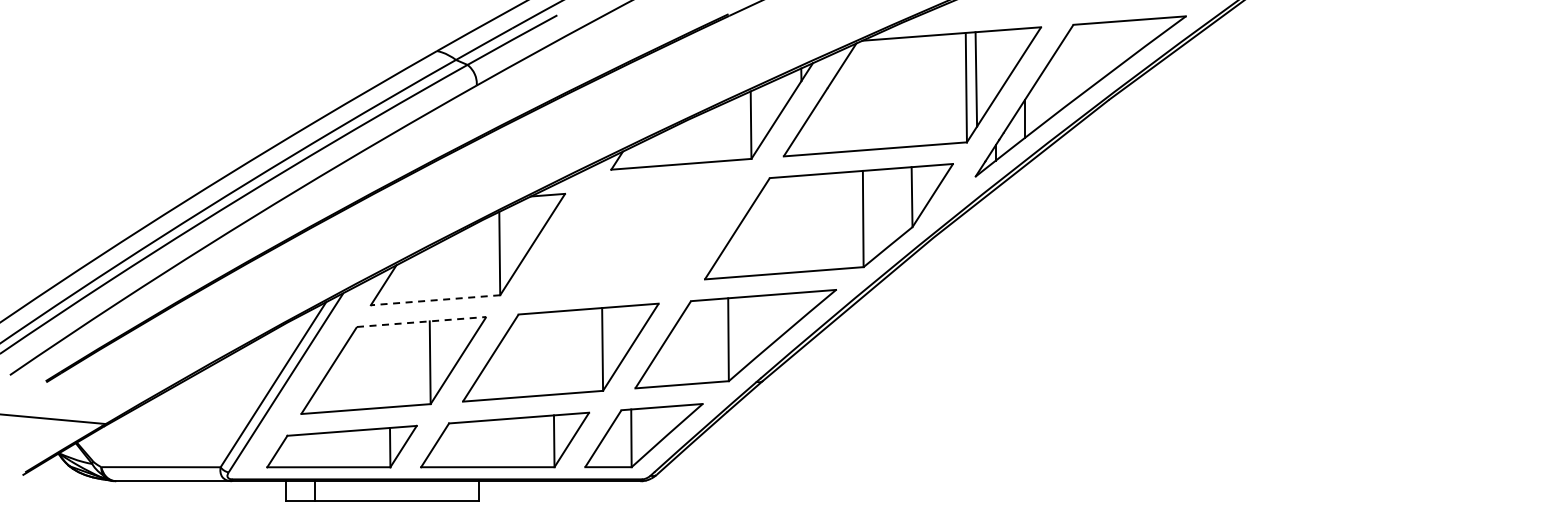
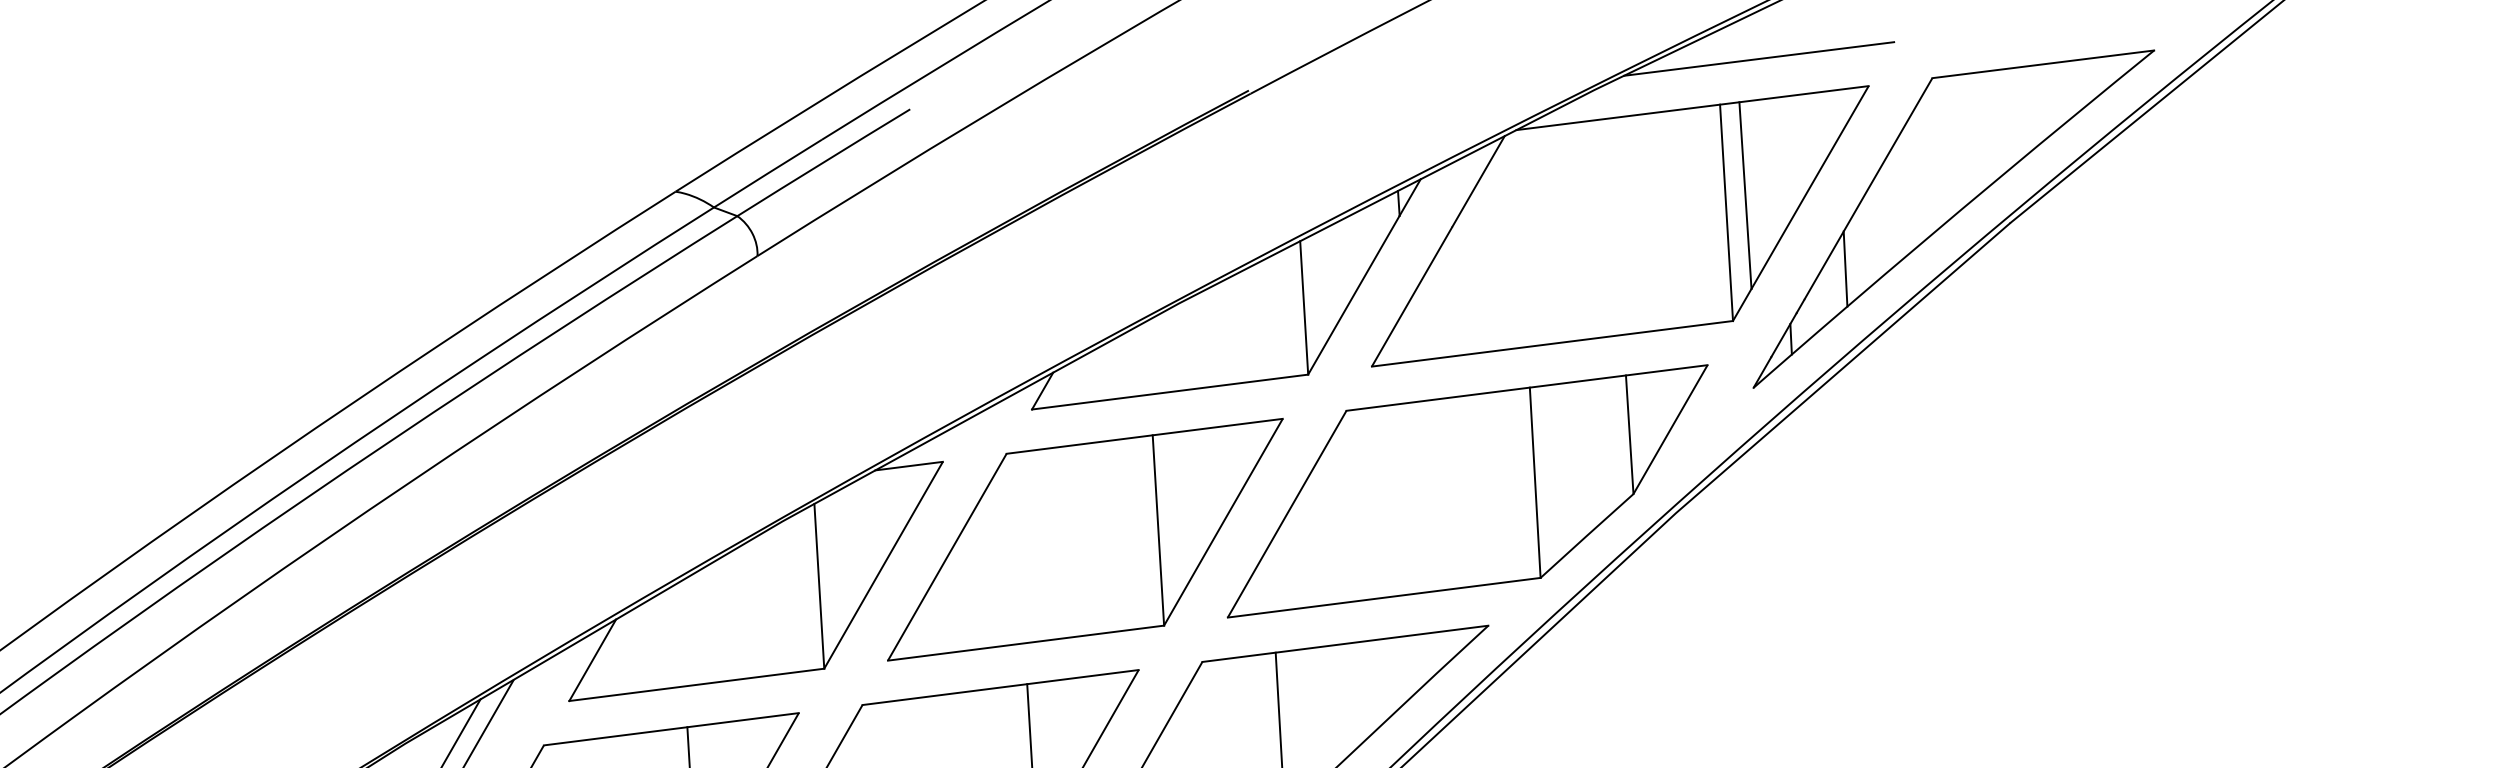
line: (986, 10) -> (1758, 58), added
part: (634, 236) -> (1084, 539), added
line: (435, 300) -> (696, 685), dashed -> solid
line: (421, 322) -> (671, 730), dashed -> solid

